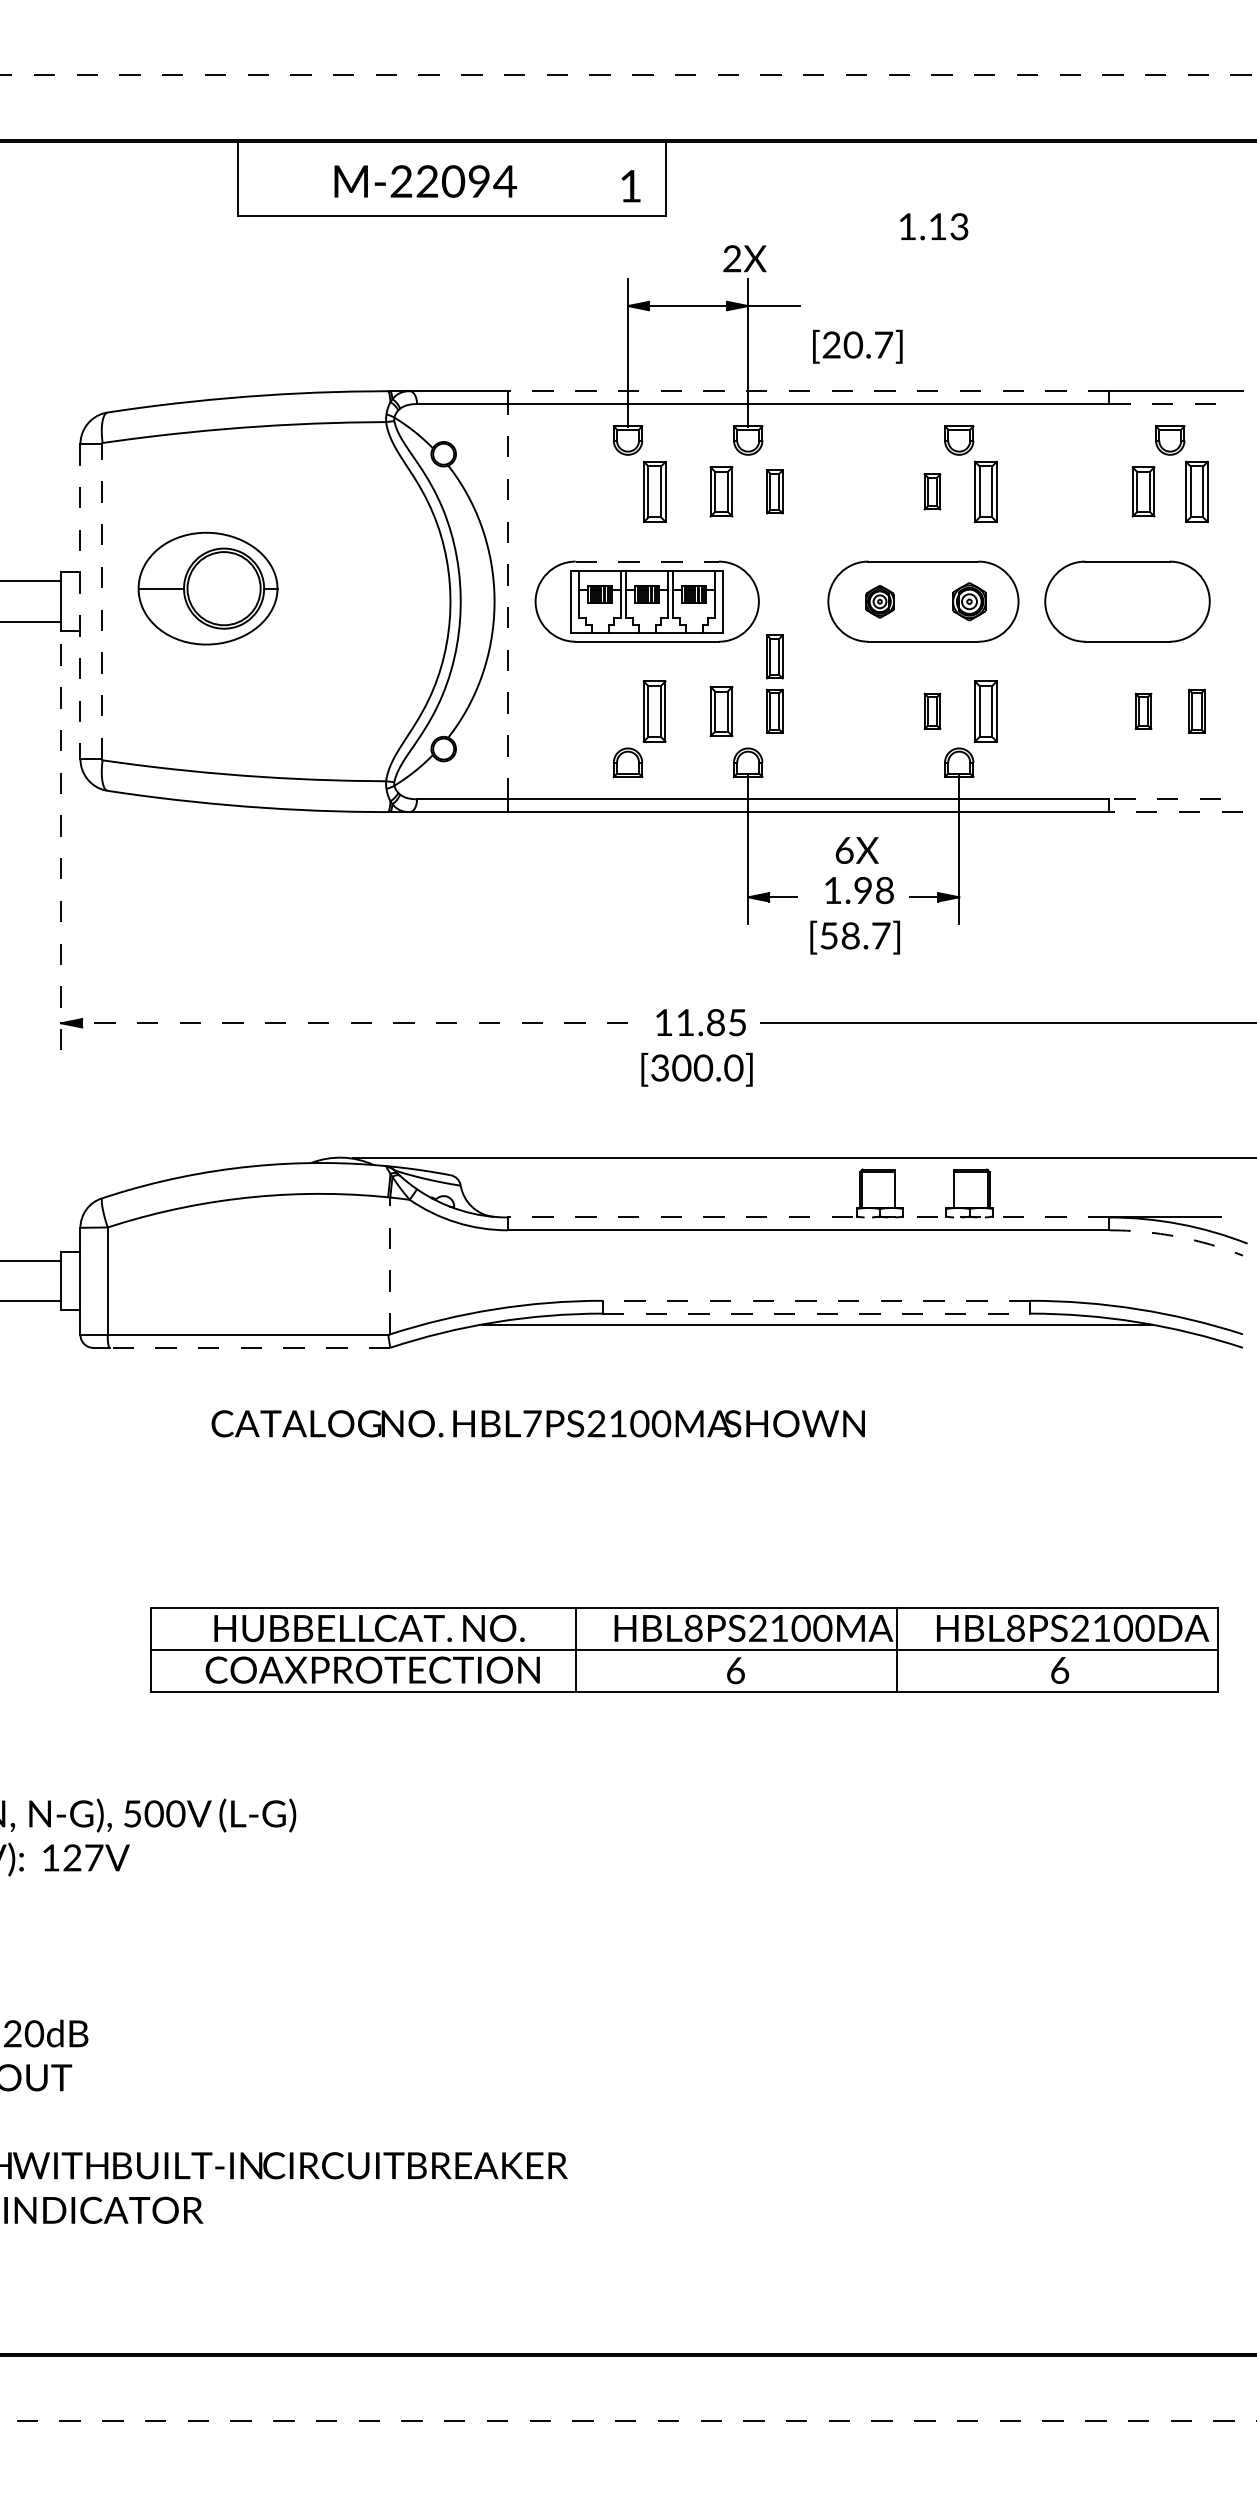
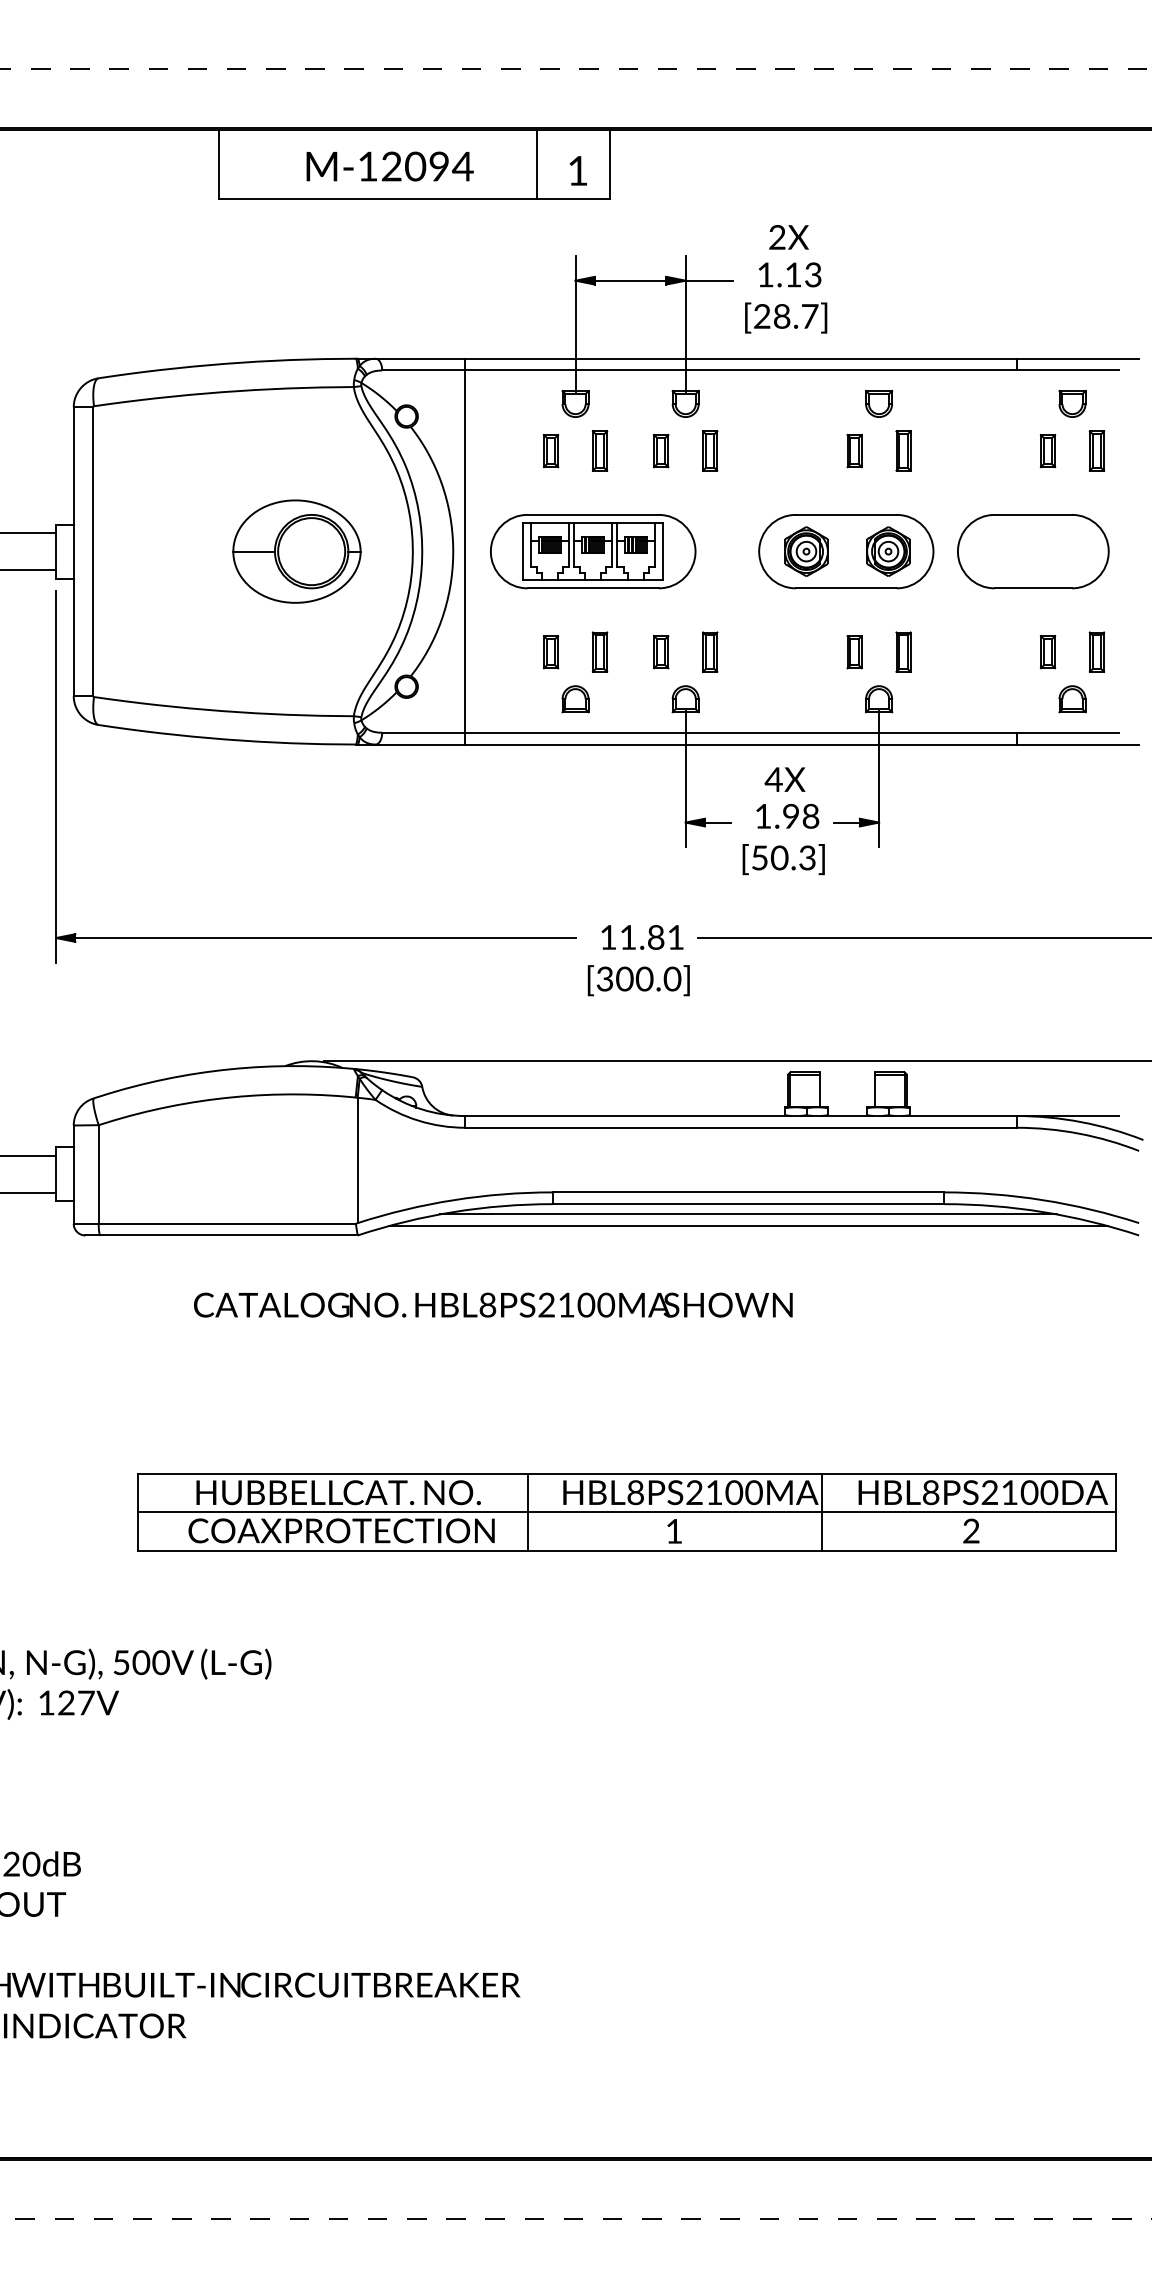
line: (585, 178) -> (536, 163), added
text: (401, 181) -> (367, 166), M-22094 -> M-12094
text: (934, 226) -> (790, 274), moved
text: (744, 258) -> (788, 237), moved
text: (852, 345) -> (781, 316), [20.7] -> [28.7]
line: (808, 391) -> (740, 359), dashed -> solid
line: (1165, 404) -> (1068, 370), dashed -> solid
part: (601, 491) -> (551, 450), added
part: (654, 491) -> (599, 450), size x0.71
part: (721, 491) -> (661, 450), size x0.71
part: (985, 491) -> (903, 450), size x0.71
part: (1143, 491) -> (1047, 450), size x0.71
part: (1196, 491) -> (1096, 450), size x0.71
line: (647, 561) -> (593, 514), dashed -> solid
part: (207, 588) -> (296, 551), moved
line: (101, 601) -> (93, 551), dashed -> solid
line: (507, 601) -> (465, 551), dashed -> solid
part: (879, 601) -> (806, 551), size x1.67
part: (969, 601) -> (888, 551), size x1.43
line: (80, 602) -> (73, 552), dashed -> solid
part: (774, 656) -> (709, 601), removed
part: (601, 710) -> (551, 651), added
part: (654, 710) -> (599, 651), size x0.71
part: (721, 710) -> (661, 651), size x0.71
part: (985, 710) -> (903, 651), size x0.71
part: (1170, 762) -> (1072, 699), added
line: (1165, 799) -> (1068, 732), dashed -> solid
line: (1176, 812) -> (1078, 744), dashed -> solid
line: (61, 847) -> (56, 776), dashed -> solid
text: (844, 850) -> (773, 779), 6X -> 4X
text: (865, 935) -> (793, 857), [58.7] -> [50.3]
text: (737, 1022) -> (675, 937), 11.85 -> 11.81
line: (354, 1023) -> (324, 938), dashed -> solid
line: (808, 1217) -> (740, 1116), dashed -> solid
arc: (1177, 1236) -> (1079, 1133), dashed -> solid
line: (390, 1265) -> (357, 1160), dashed -> solid
line: (816, 1300) -> (748, 1192), dashed -> solid
line: (816, 1313) -> (748, 1204), dashed -> solid
line: (816, 1337) -> (748, 1226), added
line: (249, 1347) -> (228, 1235), dashed -> solid
text: (532, 1423) -> (488, 1304), HBL7PS2100MA -> HBL8PS2100MA
text: (1060, 1669) -> (971, 1530), 6 -> 2
text: (735, 1670) -> (674, 1531), 6 -> 1

